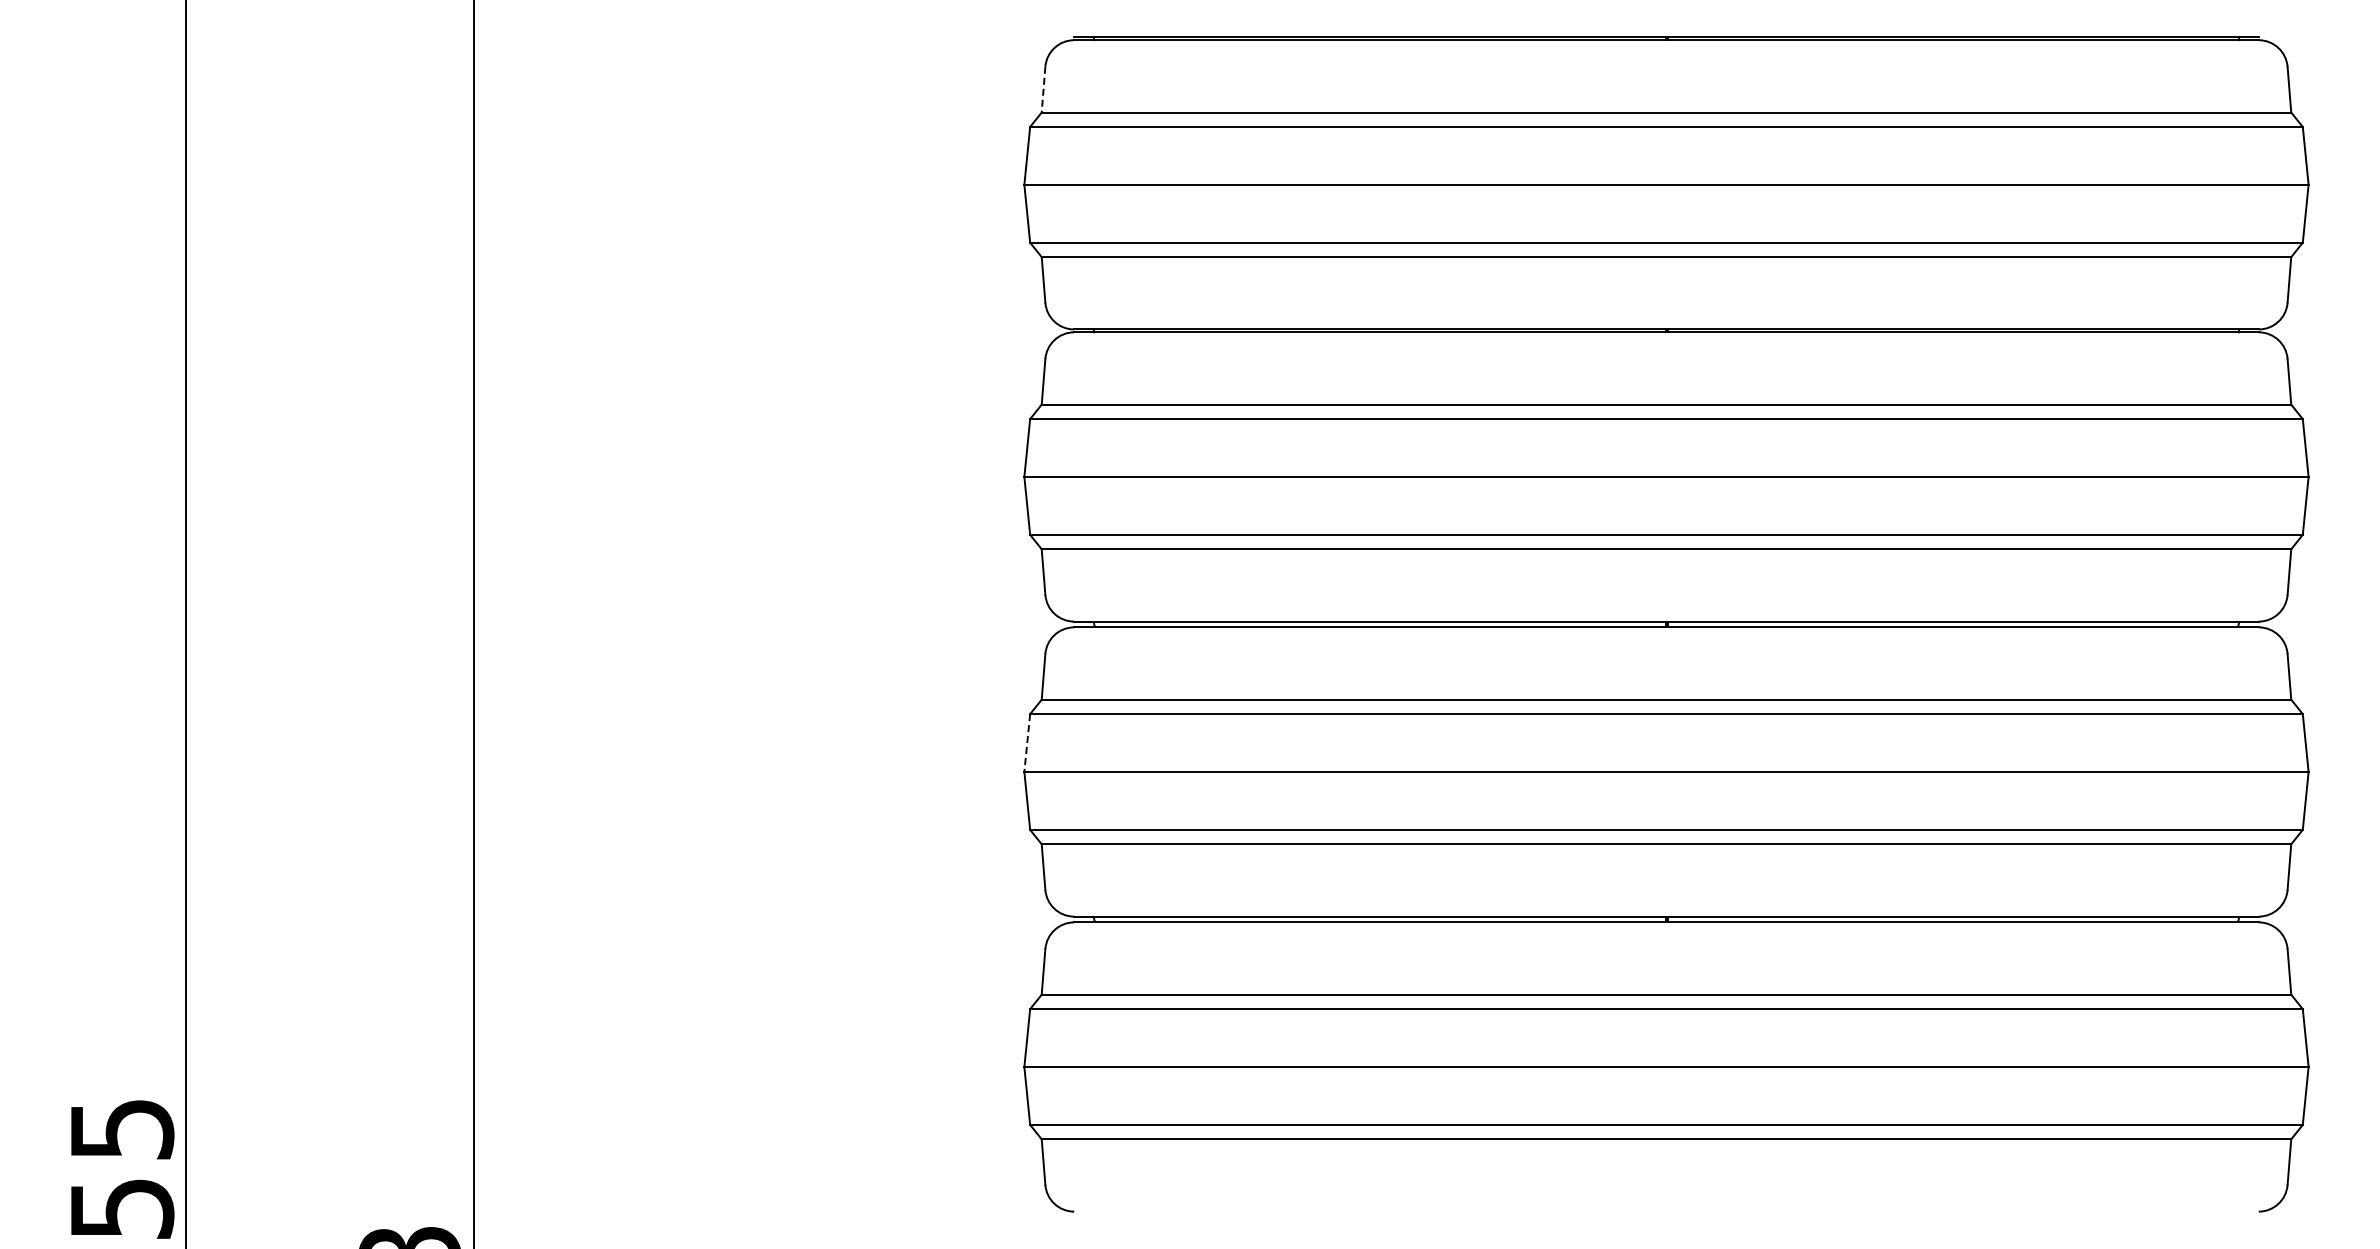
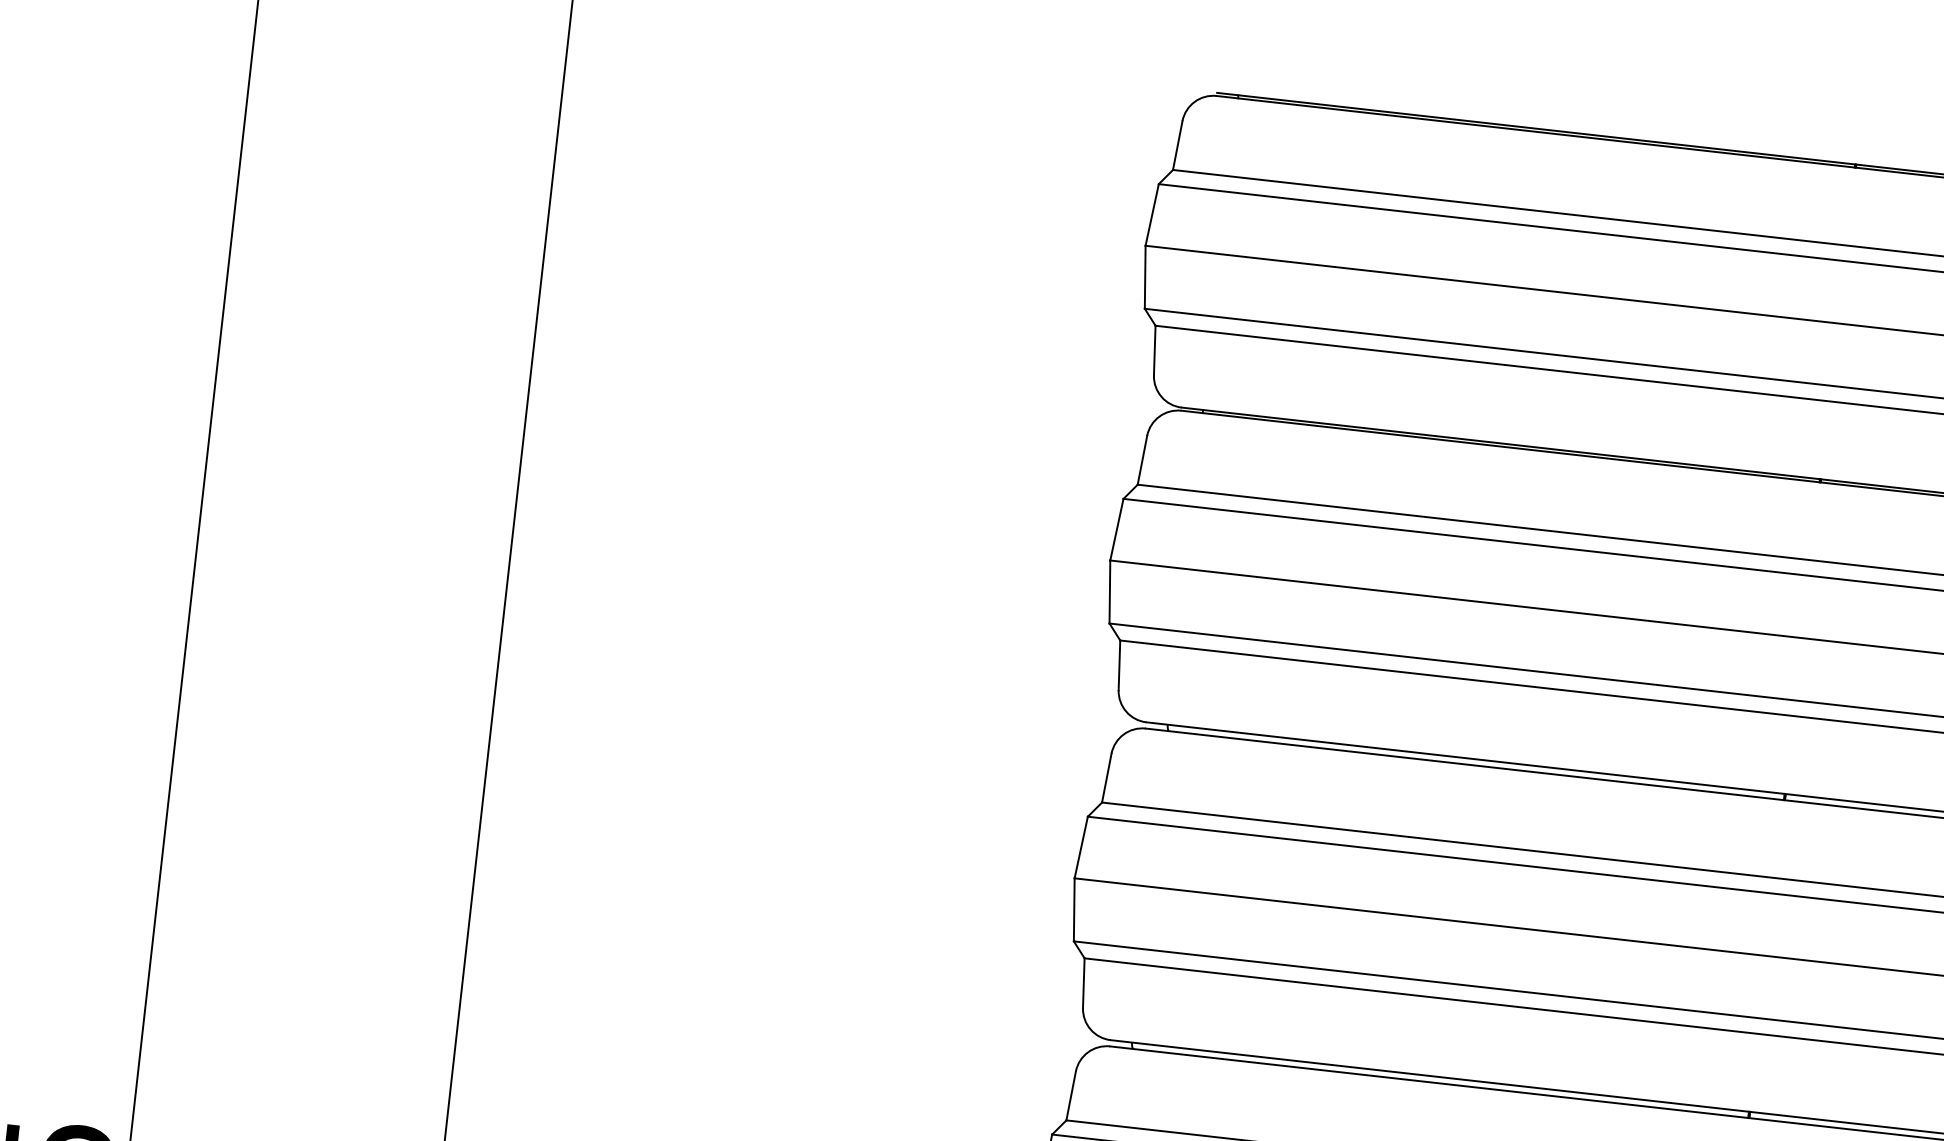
line: (1043, 89) -> (1177, 145), dashed -> solid
line: (1027, 743) -> (1081, 848), dashed -> solid

